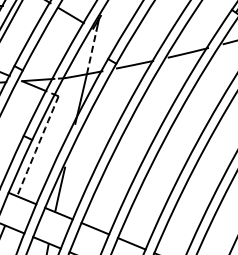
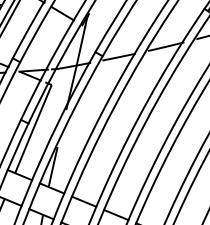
line: (91, 51) -> (80, 45), dashed -> solid
arc: (37, 146) -> (33, 129), dashed -> solid

